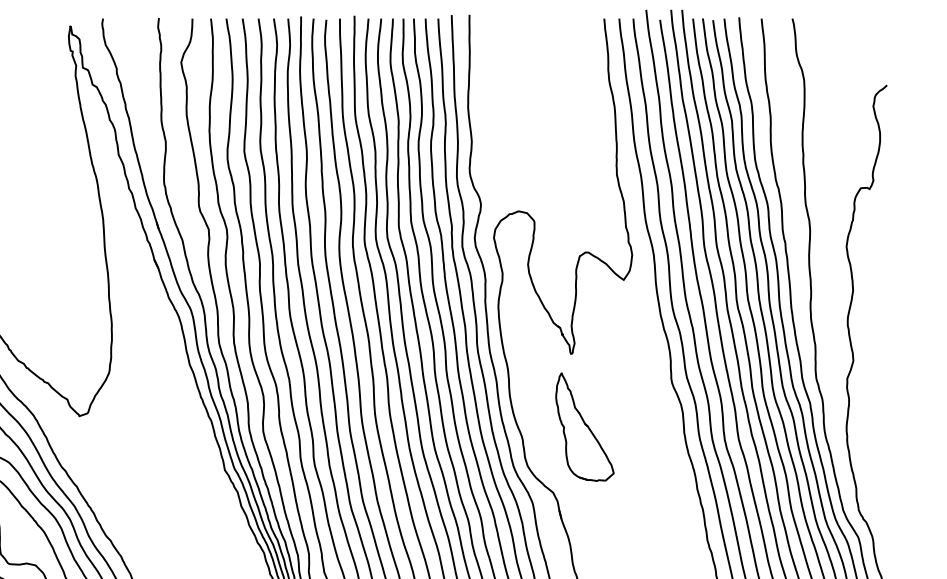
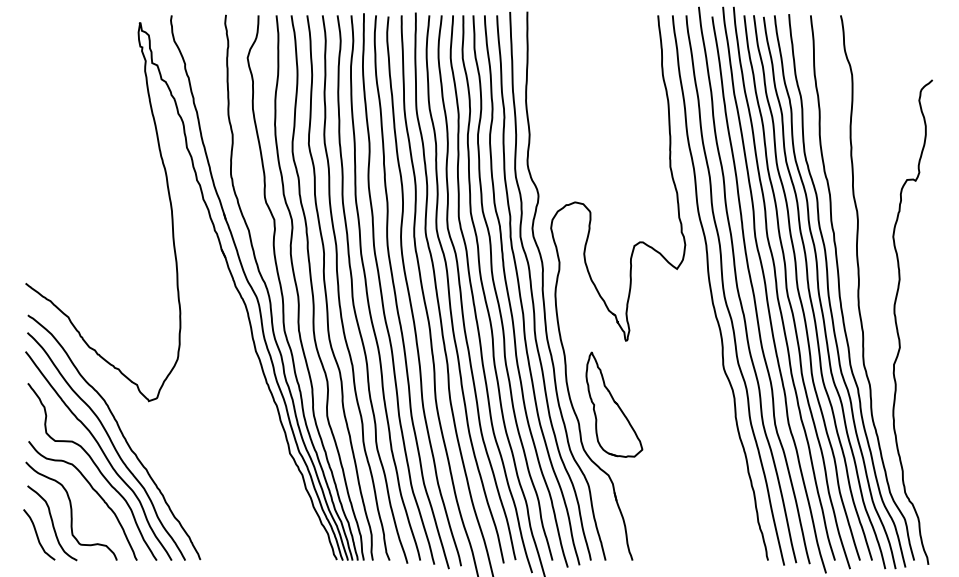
part: (585, 426) -> (614, 404), moved

